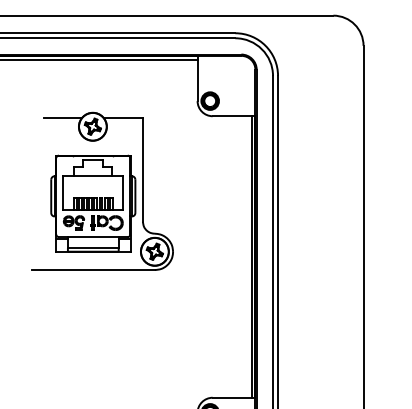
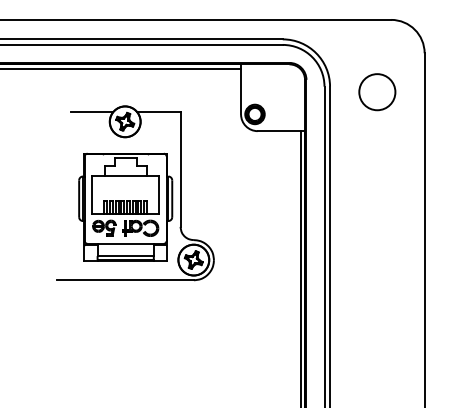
circle: (320, 80) -> (377, 91), added
part: (102, 190) -> (135, 192), moved

